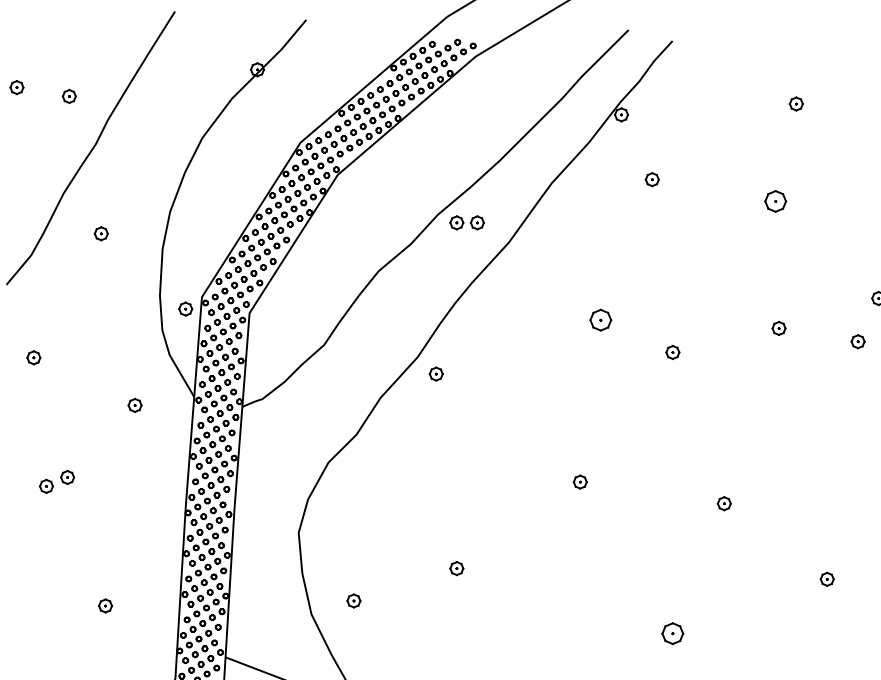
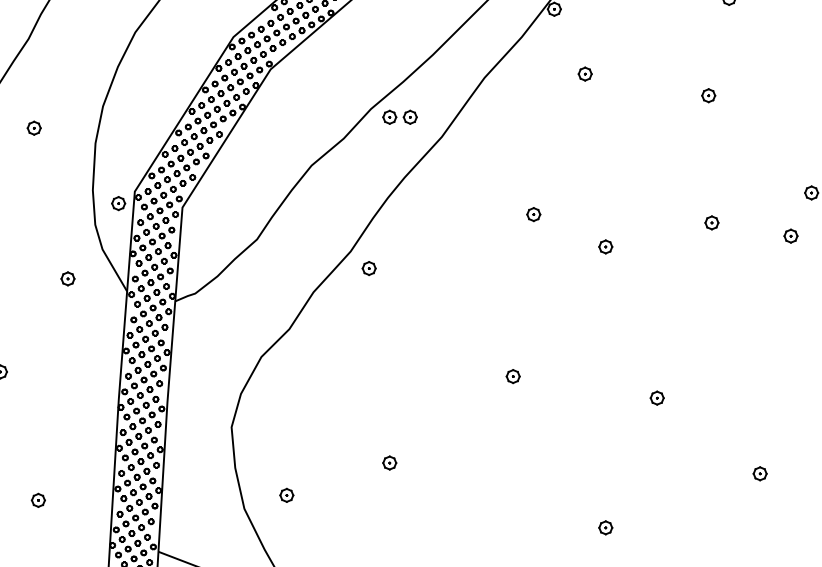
part: (775, 200) -> (708, 94), size x0.62
part: (600, 319) -> (533, 213), size x0.62
part: (134, 404) -> (67, 277), moved
part: (672, 632) -> (605, 526), size x0.62

